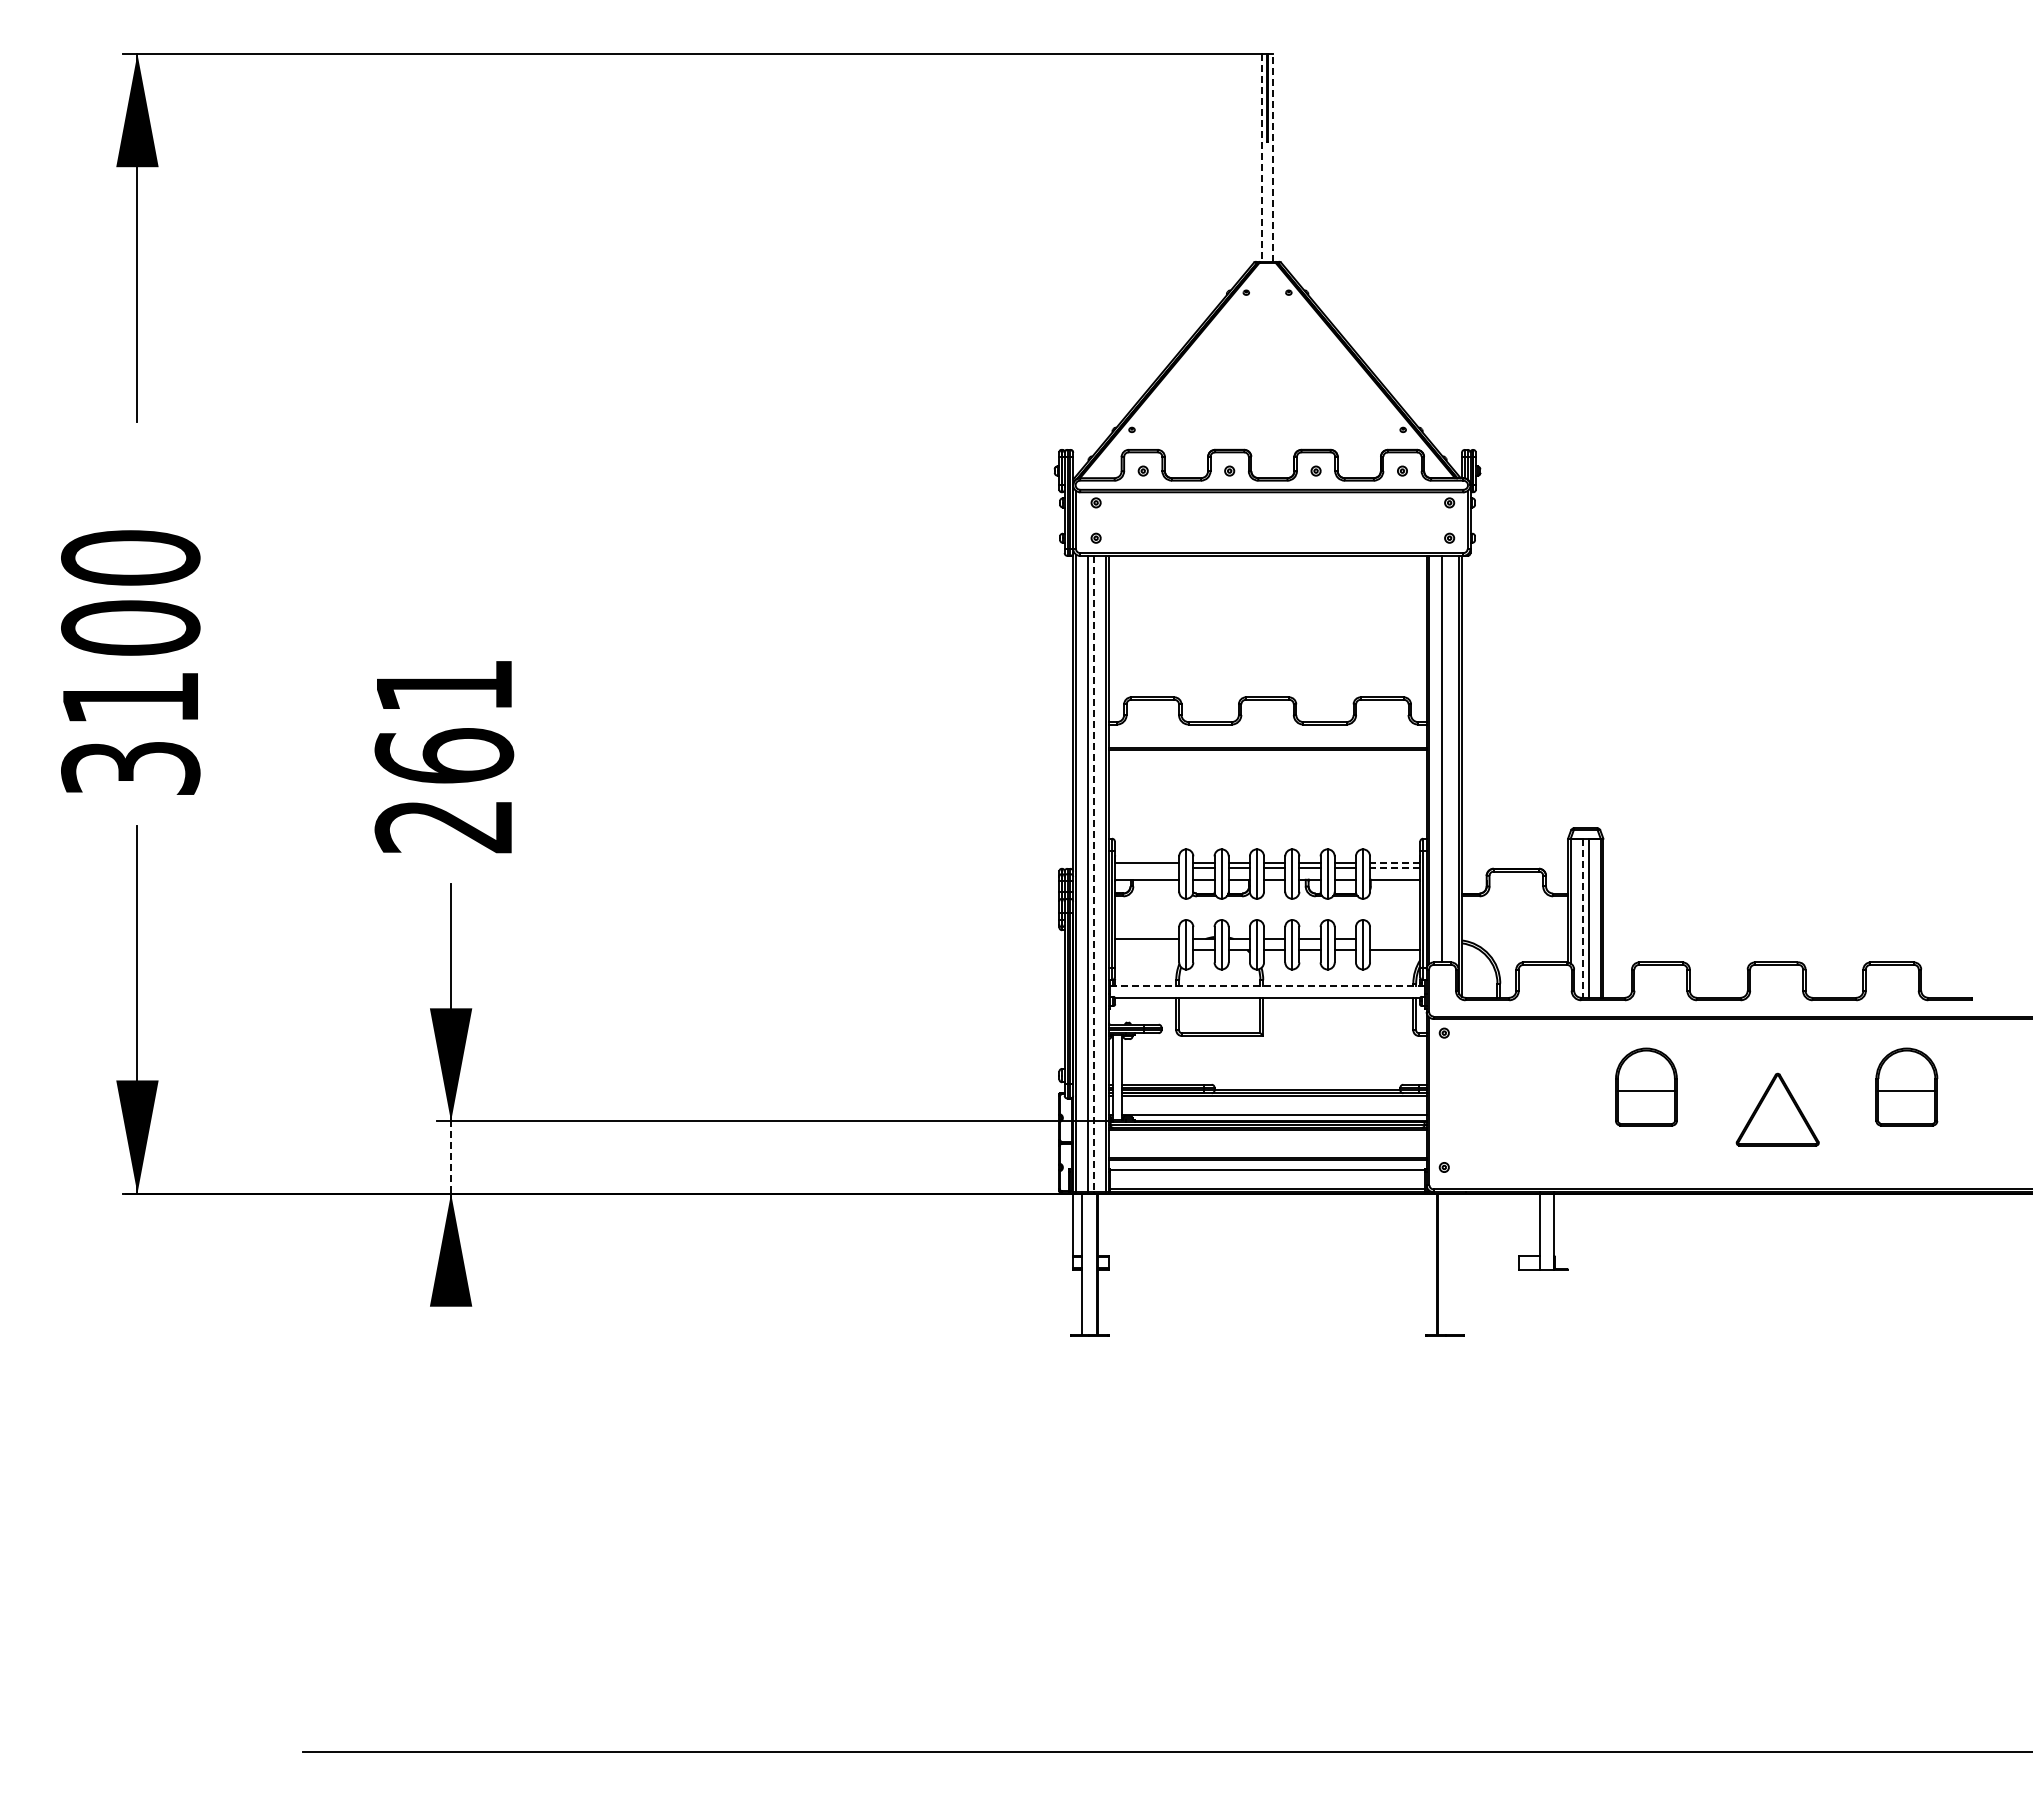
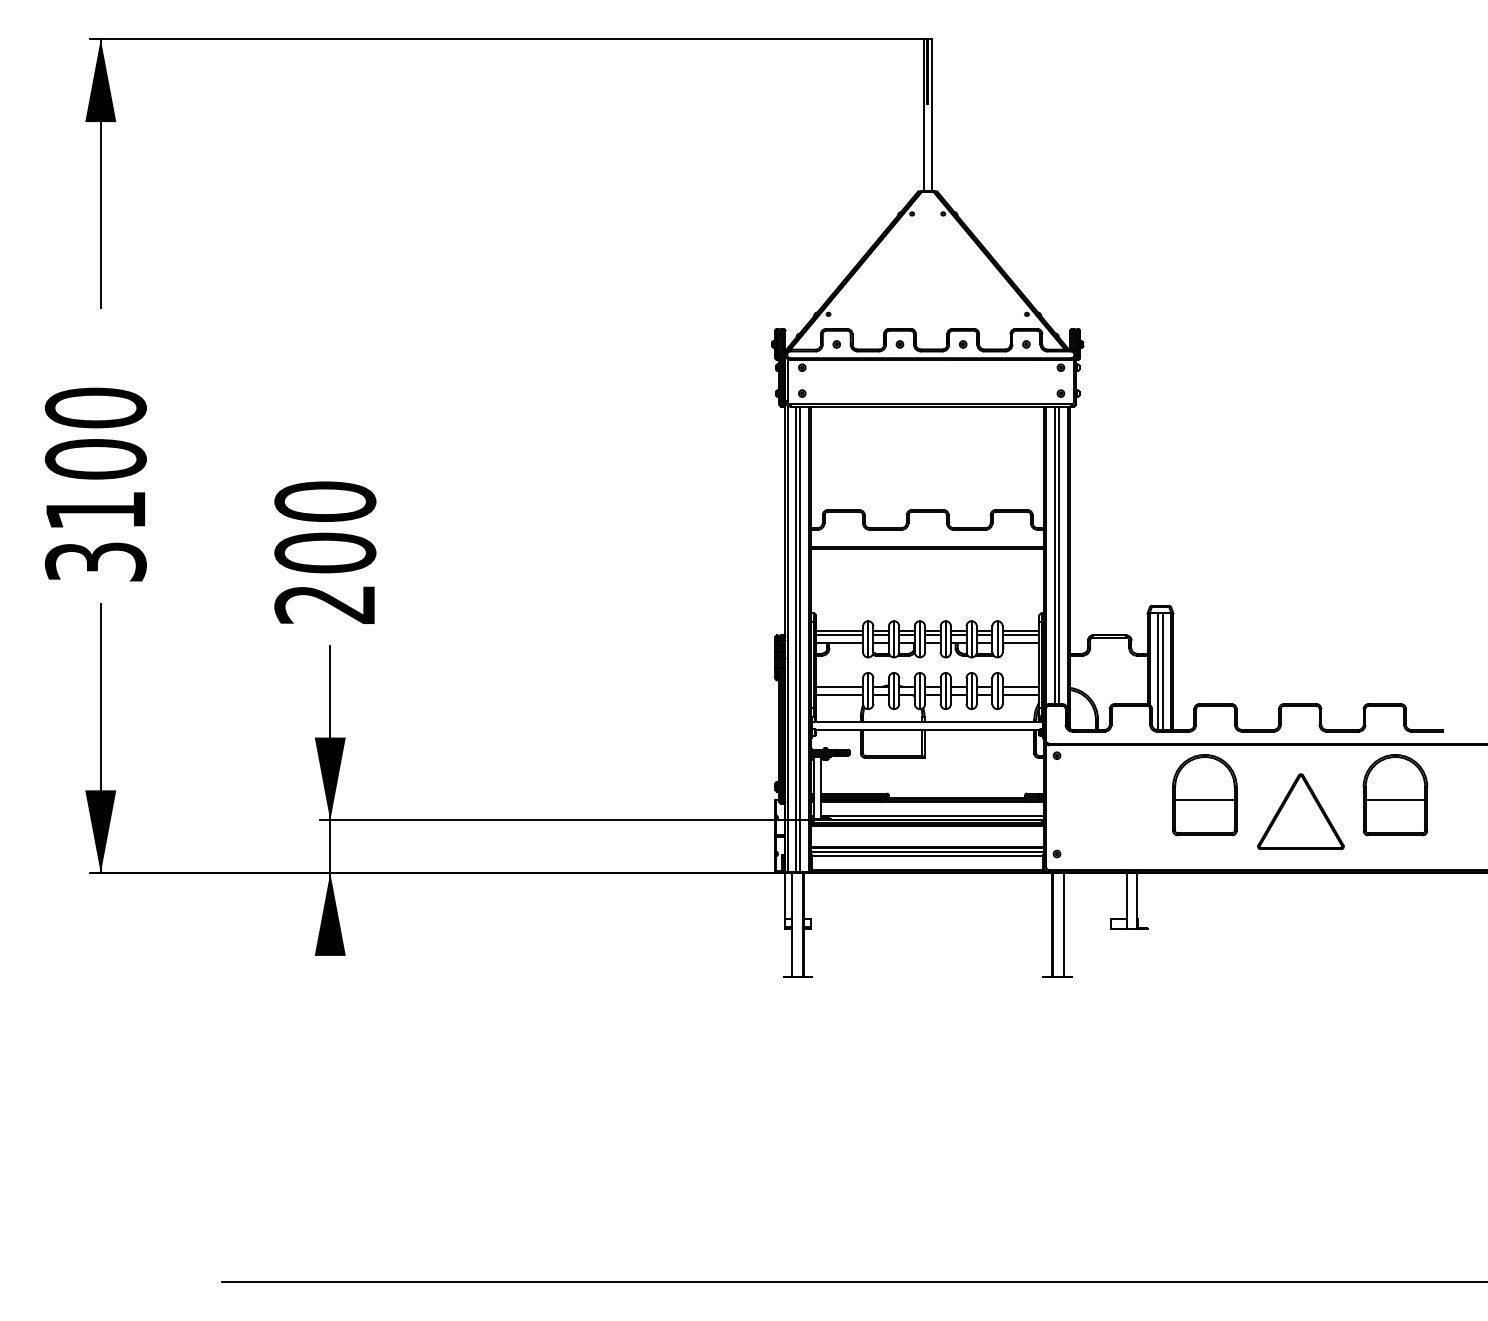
line: (1261, 157) -> (923, 115), dashed -> solid
line: (1273, 157) -> (932, 115), dashed -> solid
text: (444, 720) -> (325, 526), 261 -> 200
line: (1447, 758) -> (1059, 554), added
line: (1394, 862) -> (1020, 630), dashed -> solid
line: (1146, 868) -> (839, 635), added
line: (1394, 868) -> (1020, 635), dashed -> solid
line: (1093, 874) -> (800, 639), dashed -> solid
line: (1582, 918) -> (1158, 671), dashed -> solid
line: (1395, 939) -> (1021, 687), added
line: (1146, 950) -> (839, 695), added
line: (1267, 986) -> (927, 721), dashed -> solid
part: (1646, 1086) -> (1204, 794), size x1.43
part: (1906, 1086) -> (1395, 794), size x1.43
part: (1777, 1109) -> (1300, 811), size x1.43
line: (450, 1157) -> (329, 846), dashed -> solid
line: (1267, 1164) -> (927, 851), added
line: (1453, 1264) -> (1063, 925), added

